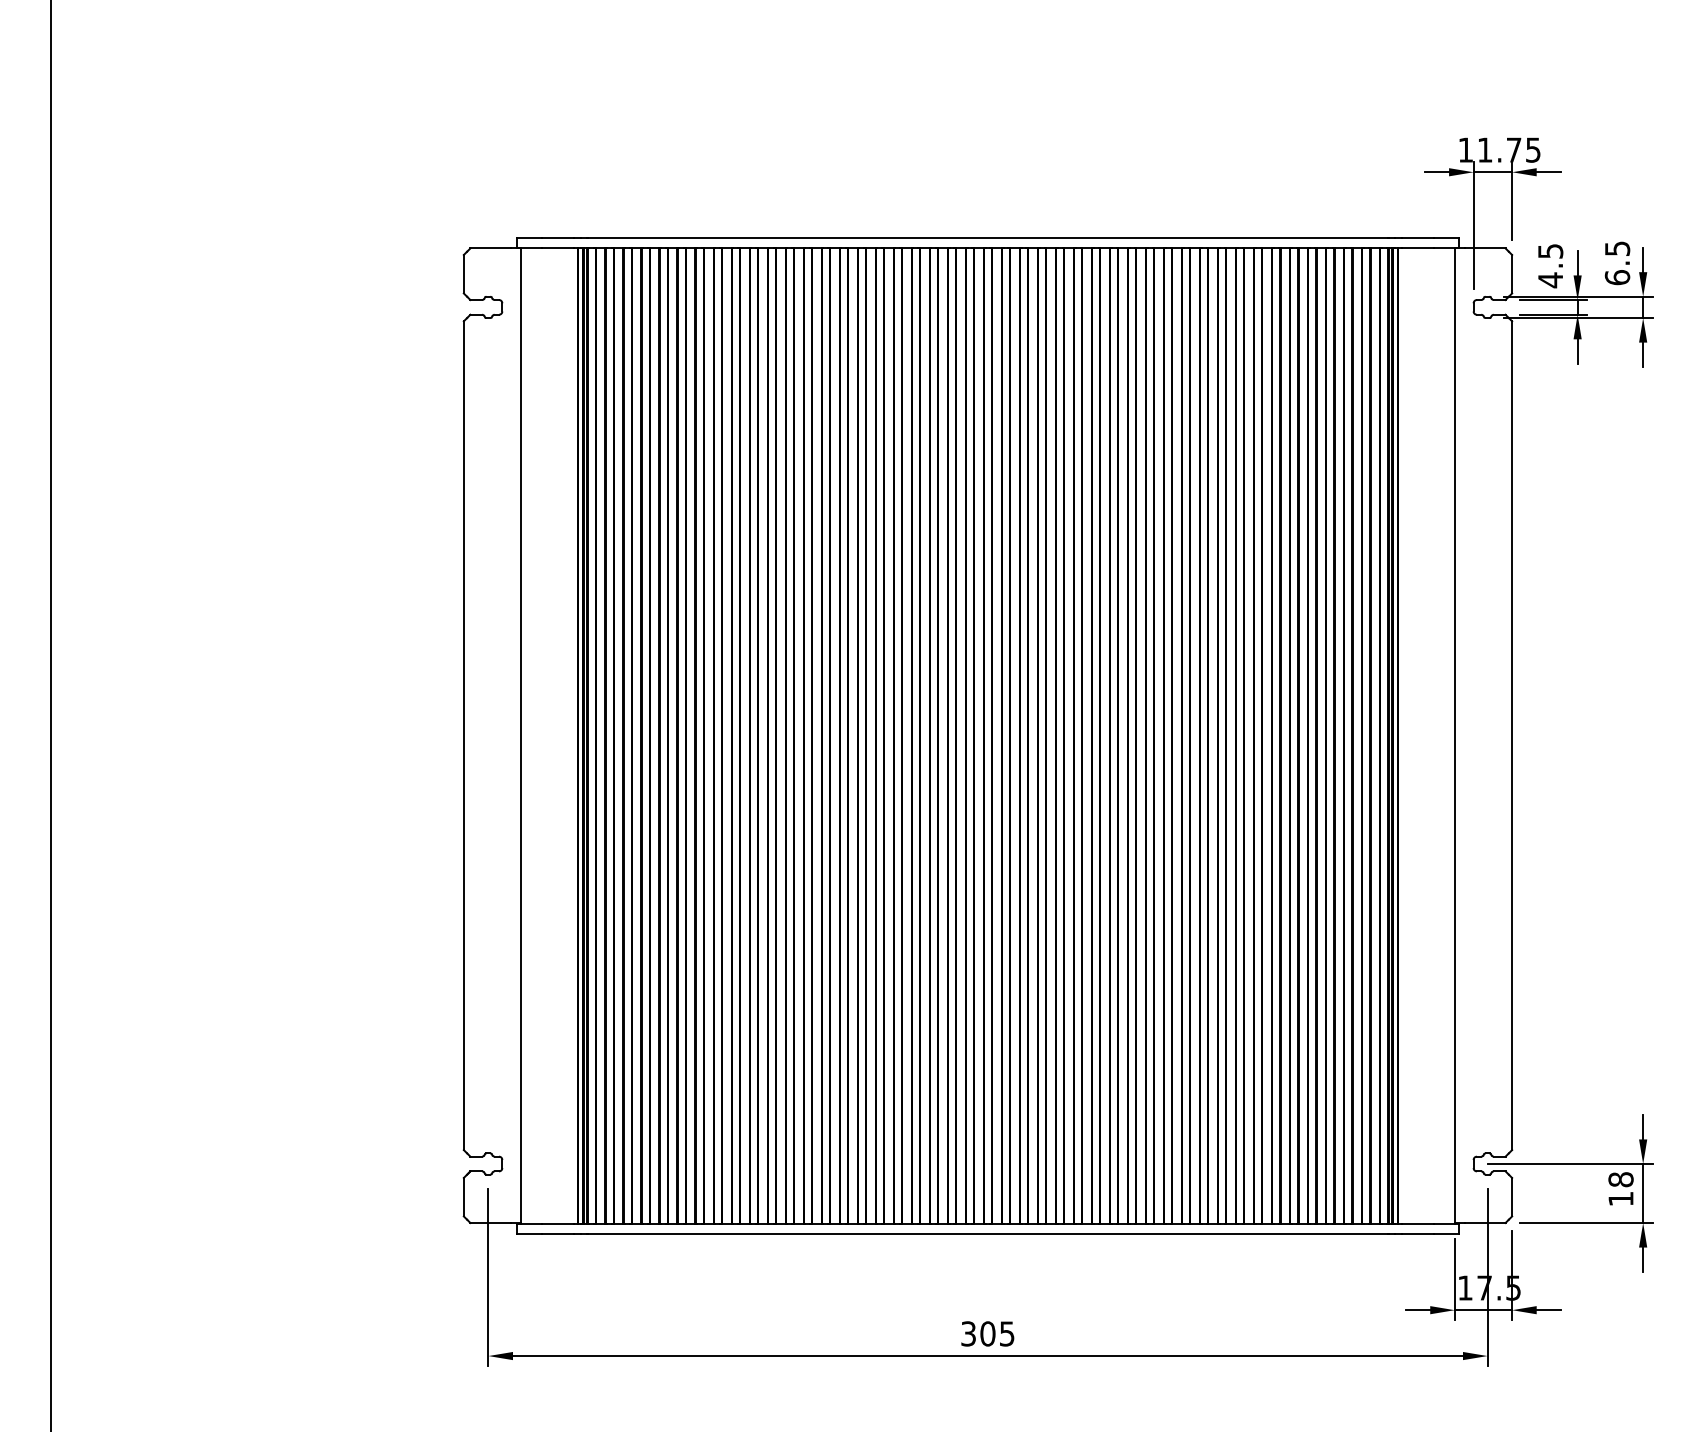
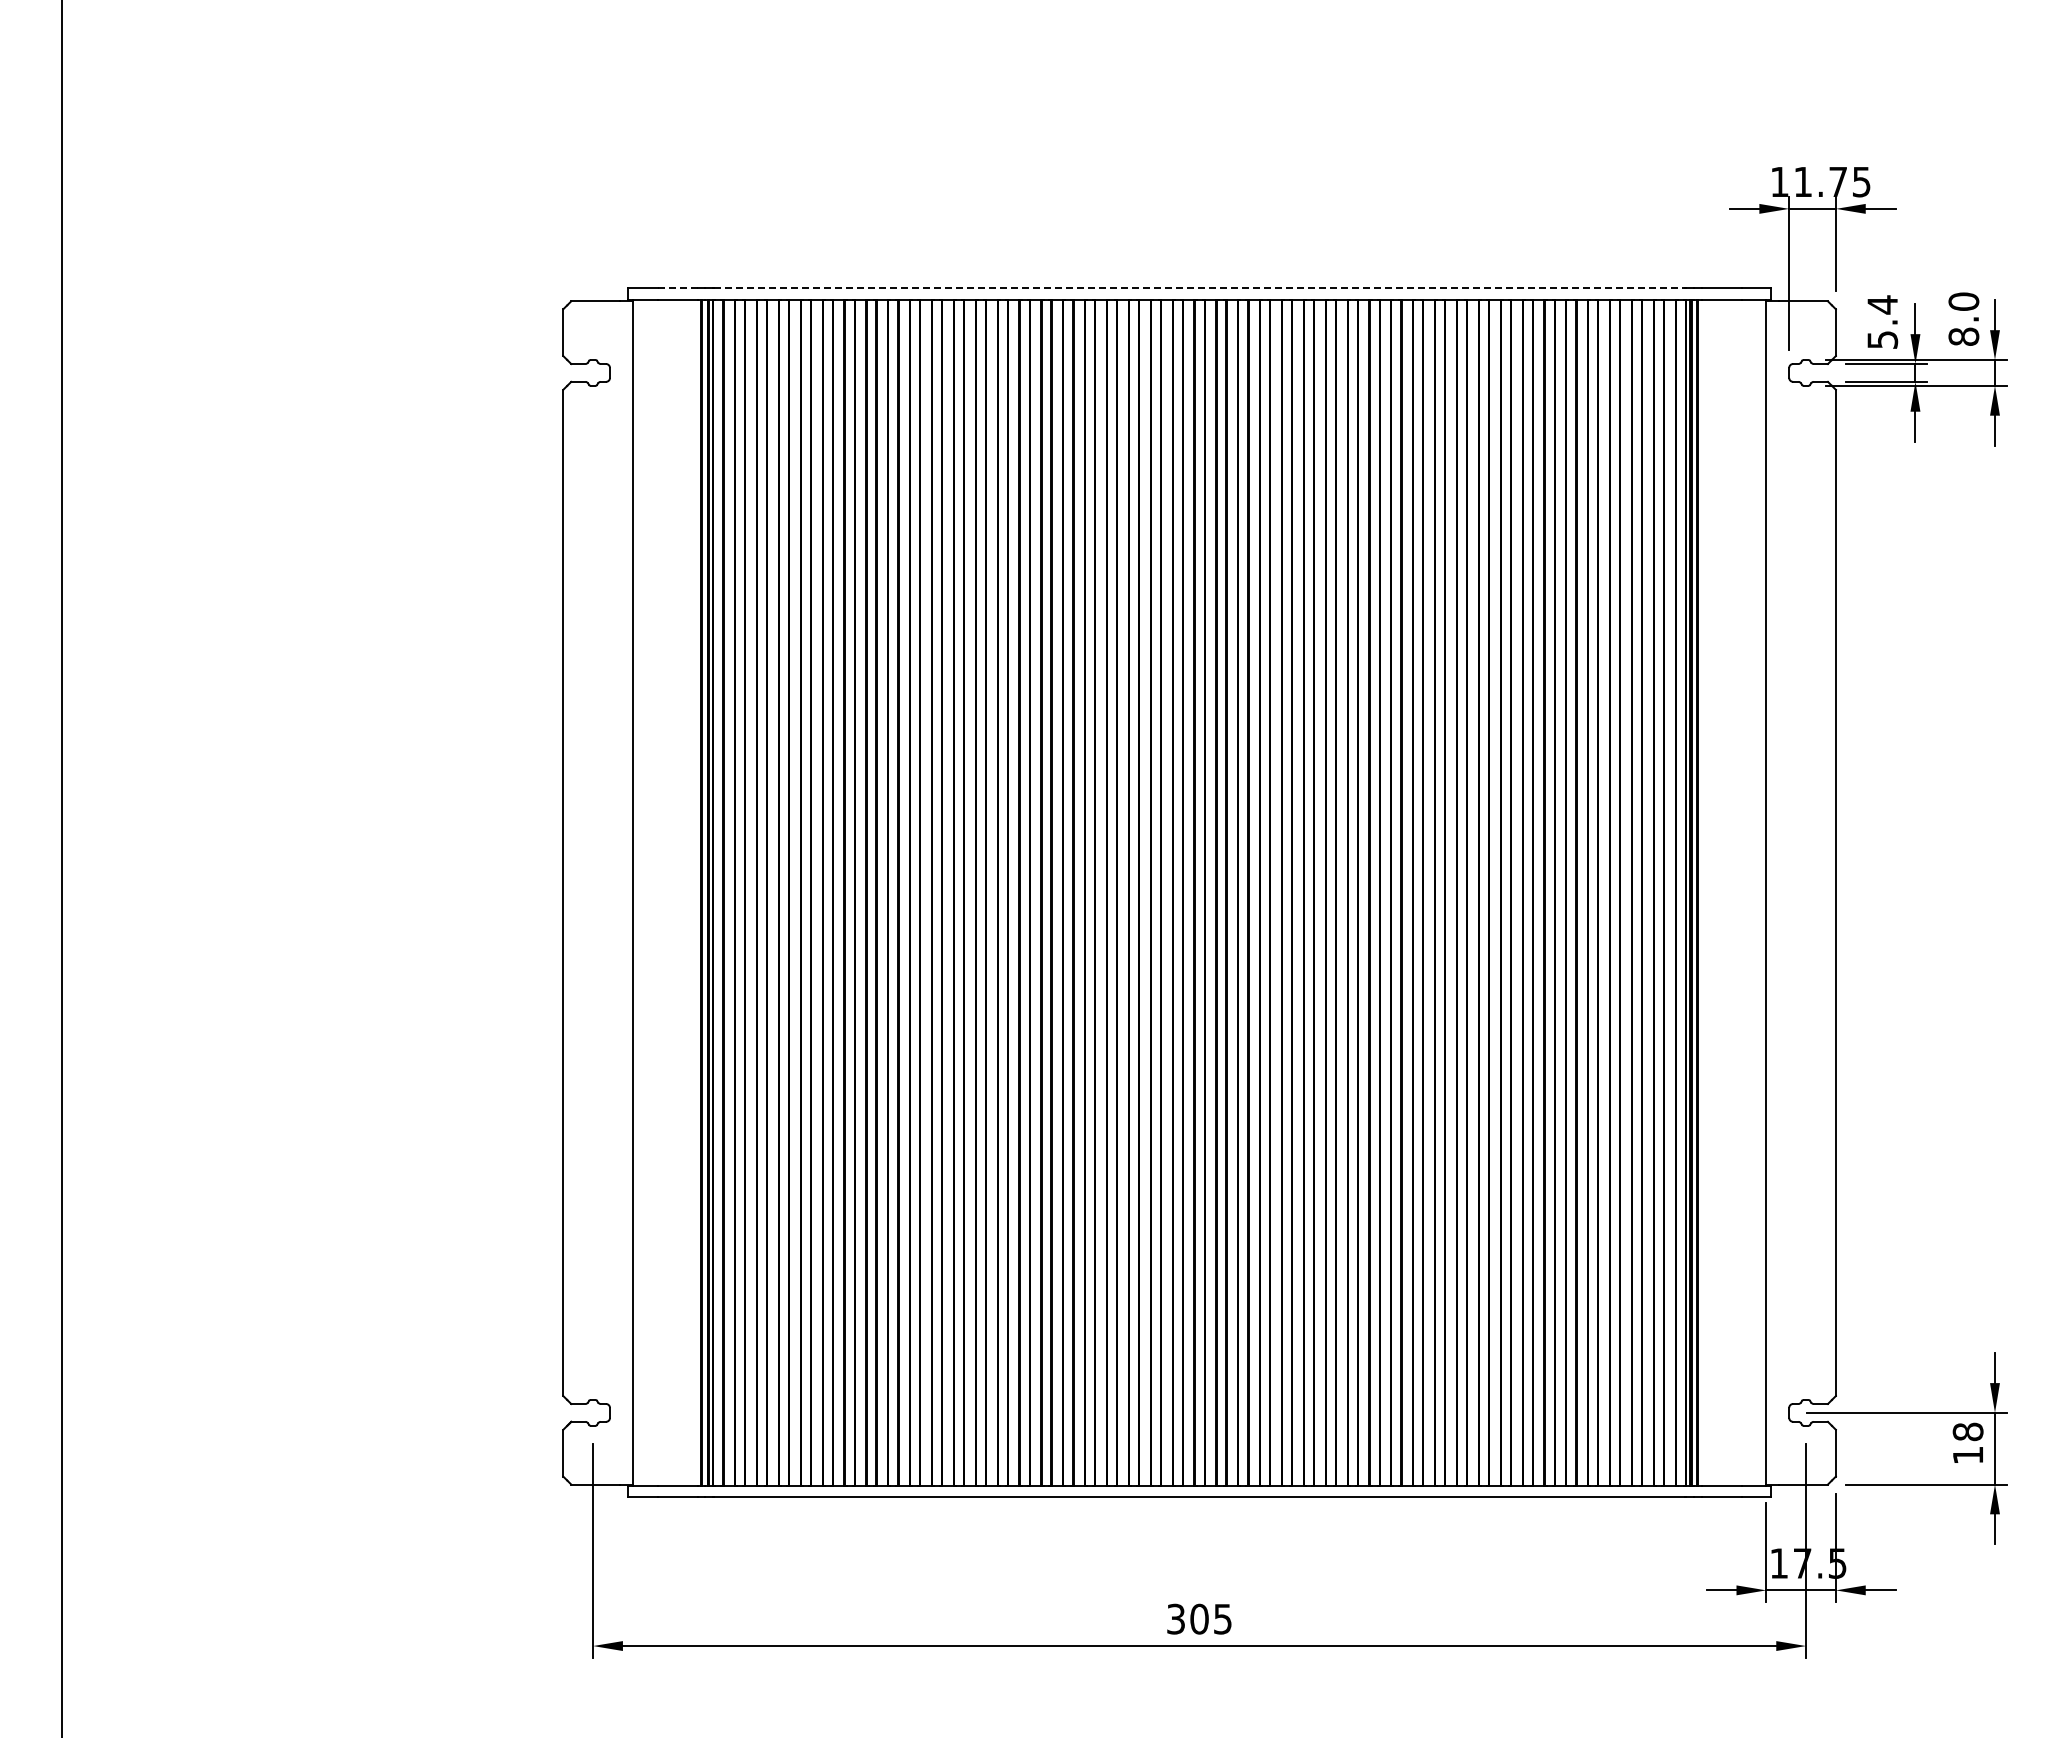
line: (557, 237) -> (677, 288), solid -> dashed
line: (988, 237) -> (1200, 288), solid -> dashed
text: (1617, 262) -> (1963, 318), 6.5 -> 8.0
text: (1550, 265) -> (1882, 322), 4.5 -> 5.4

